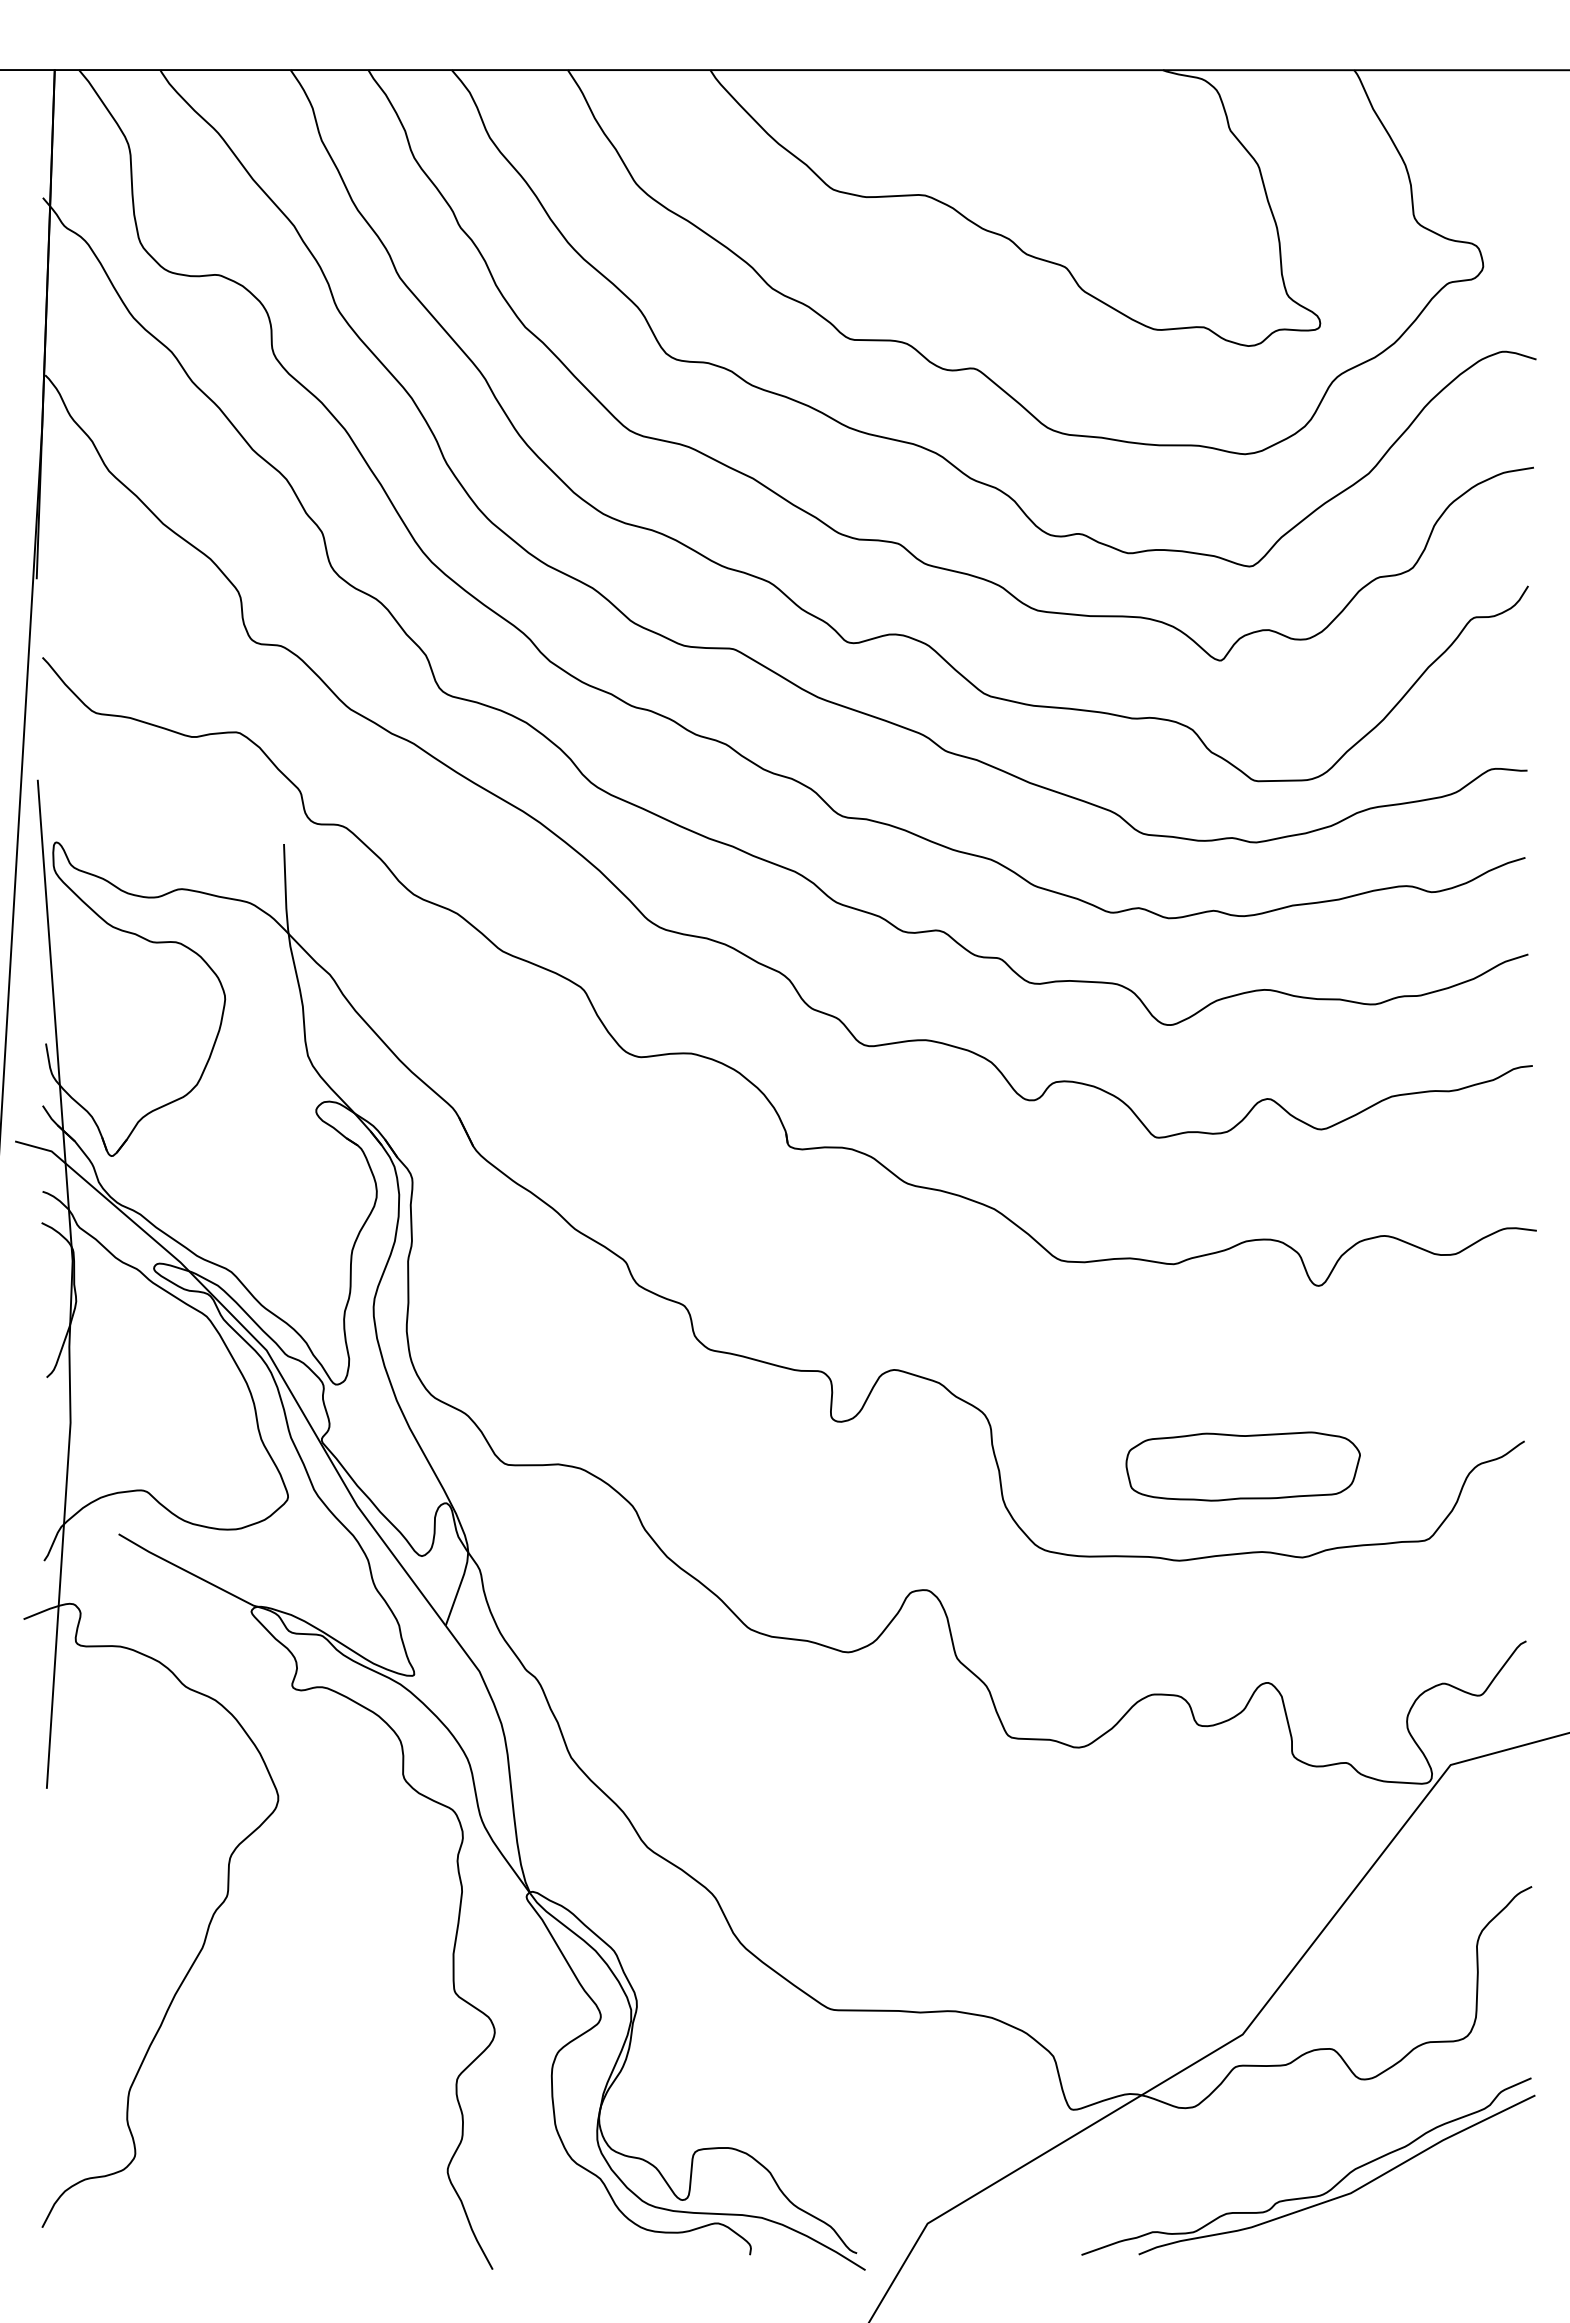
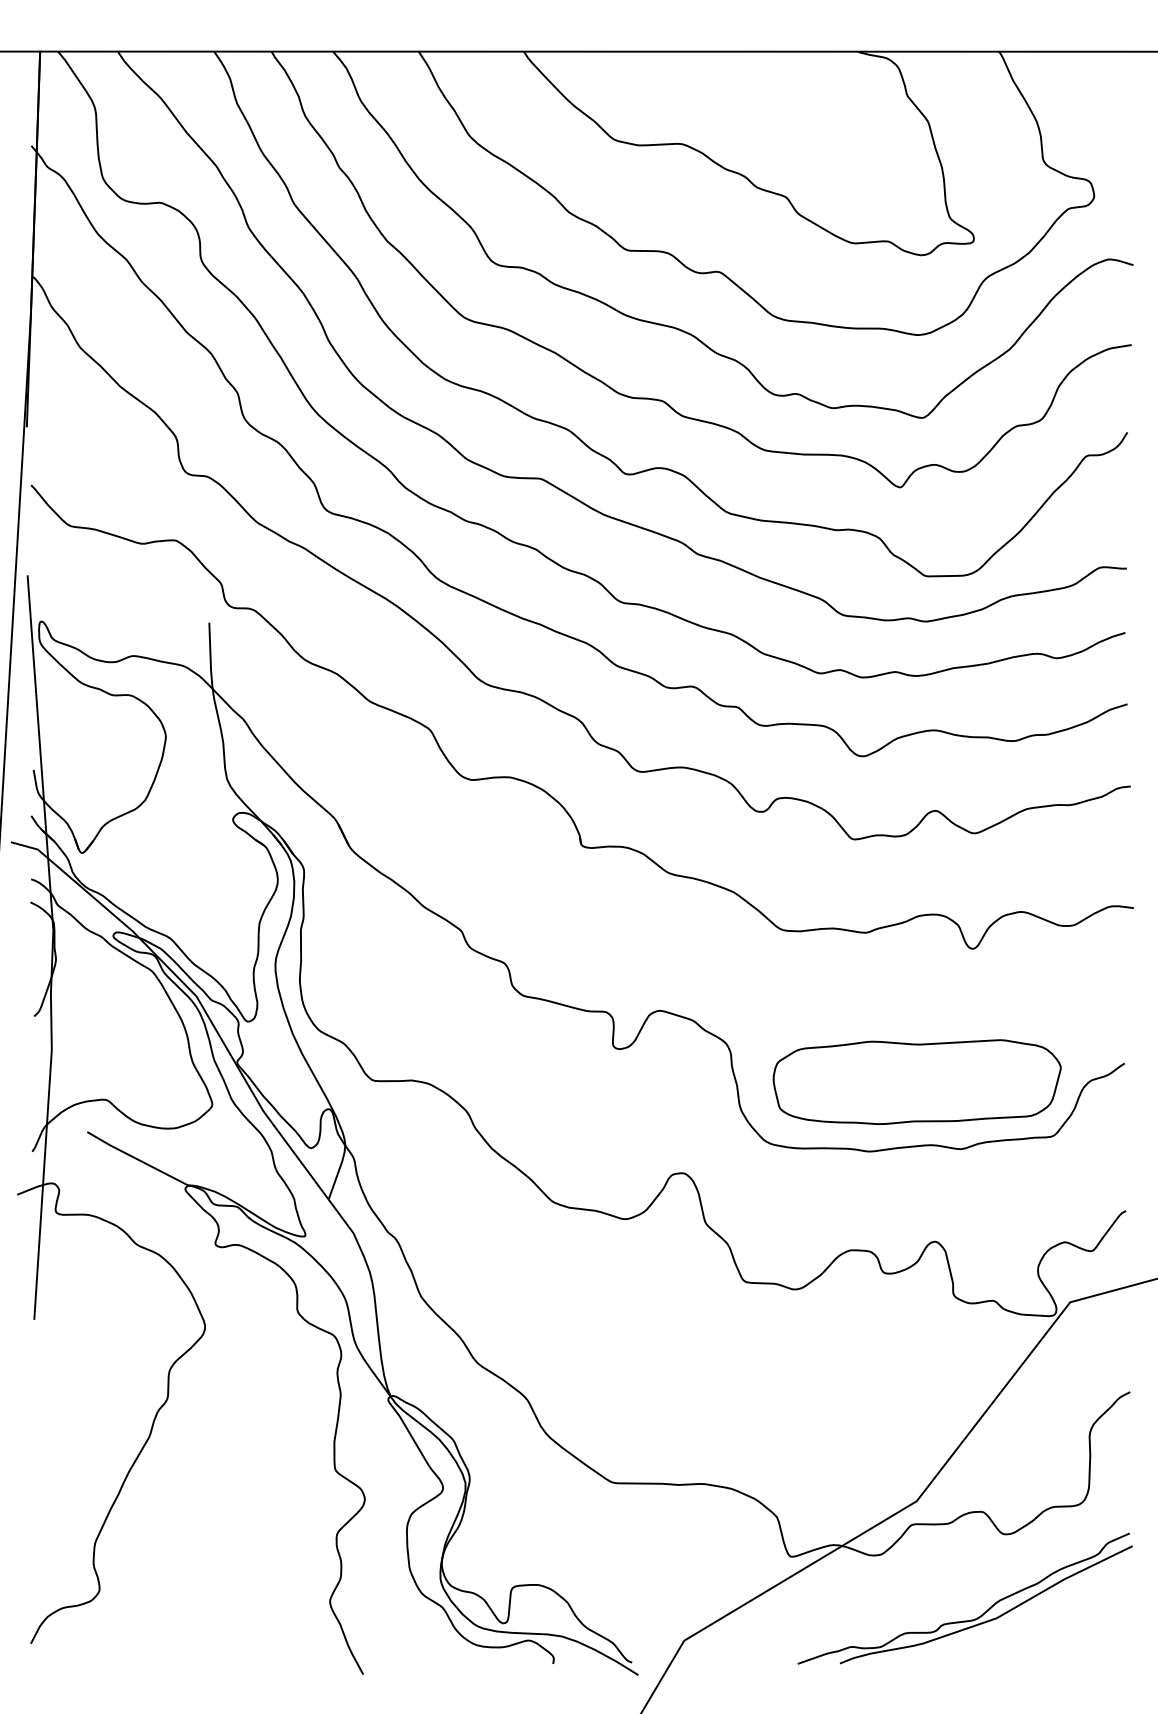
part: (1242, 1466) -> (916, 1082), size x1.67

